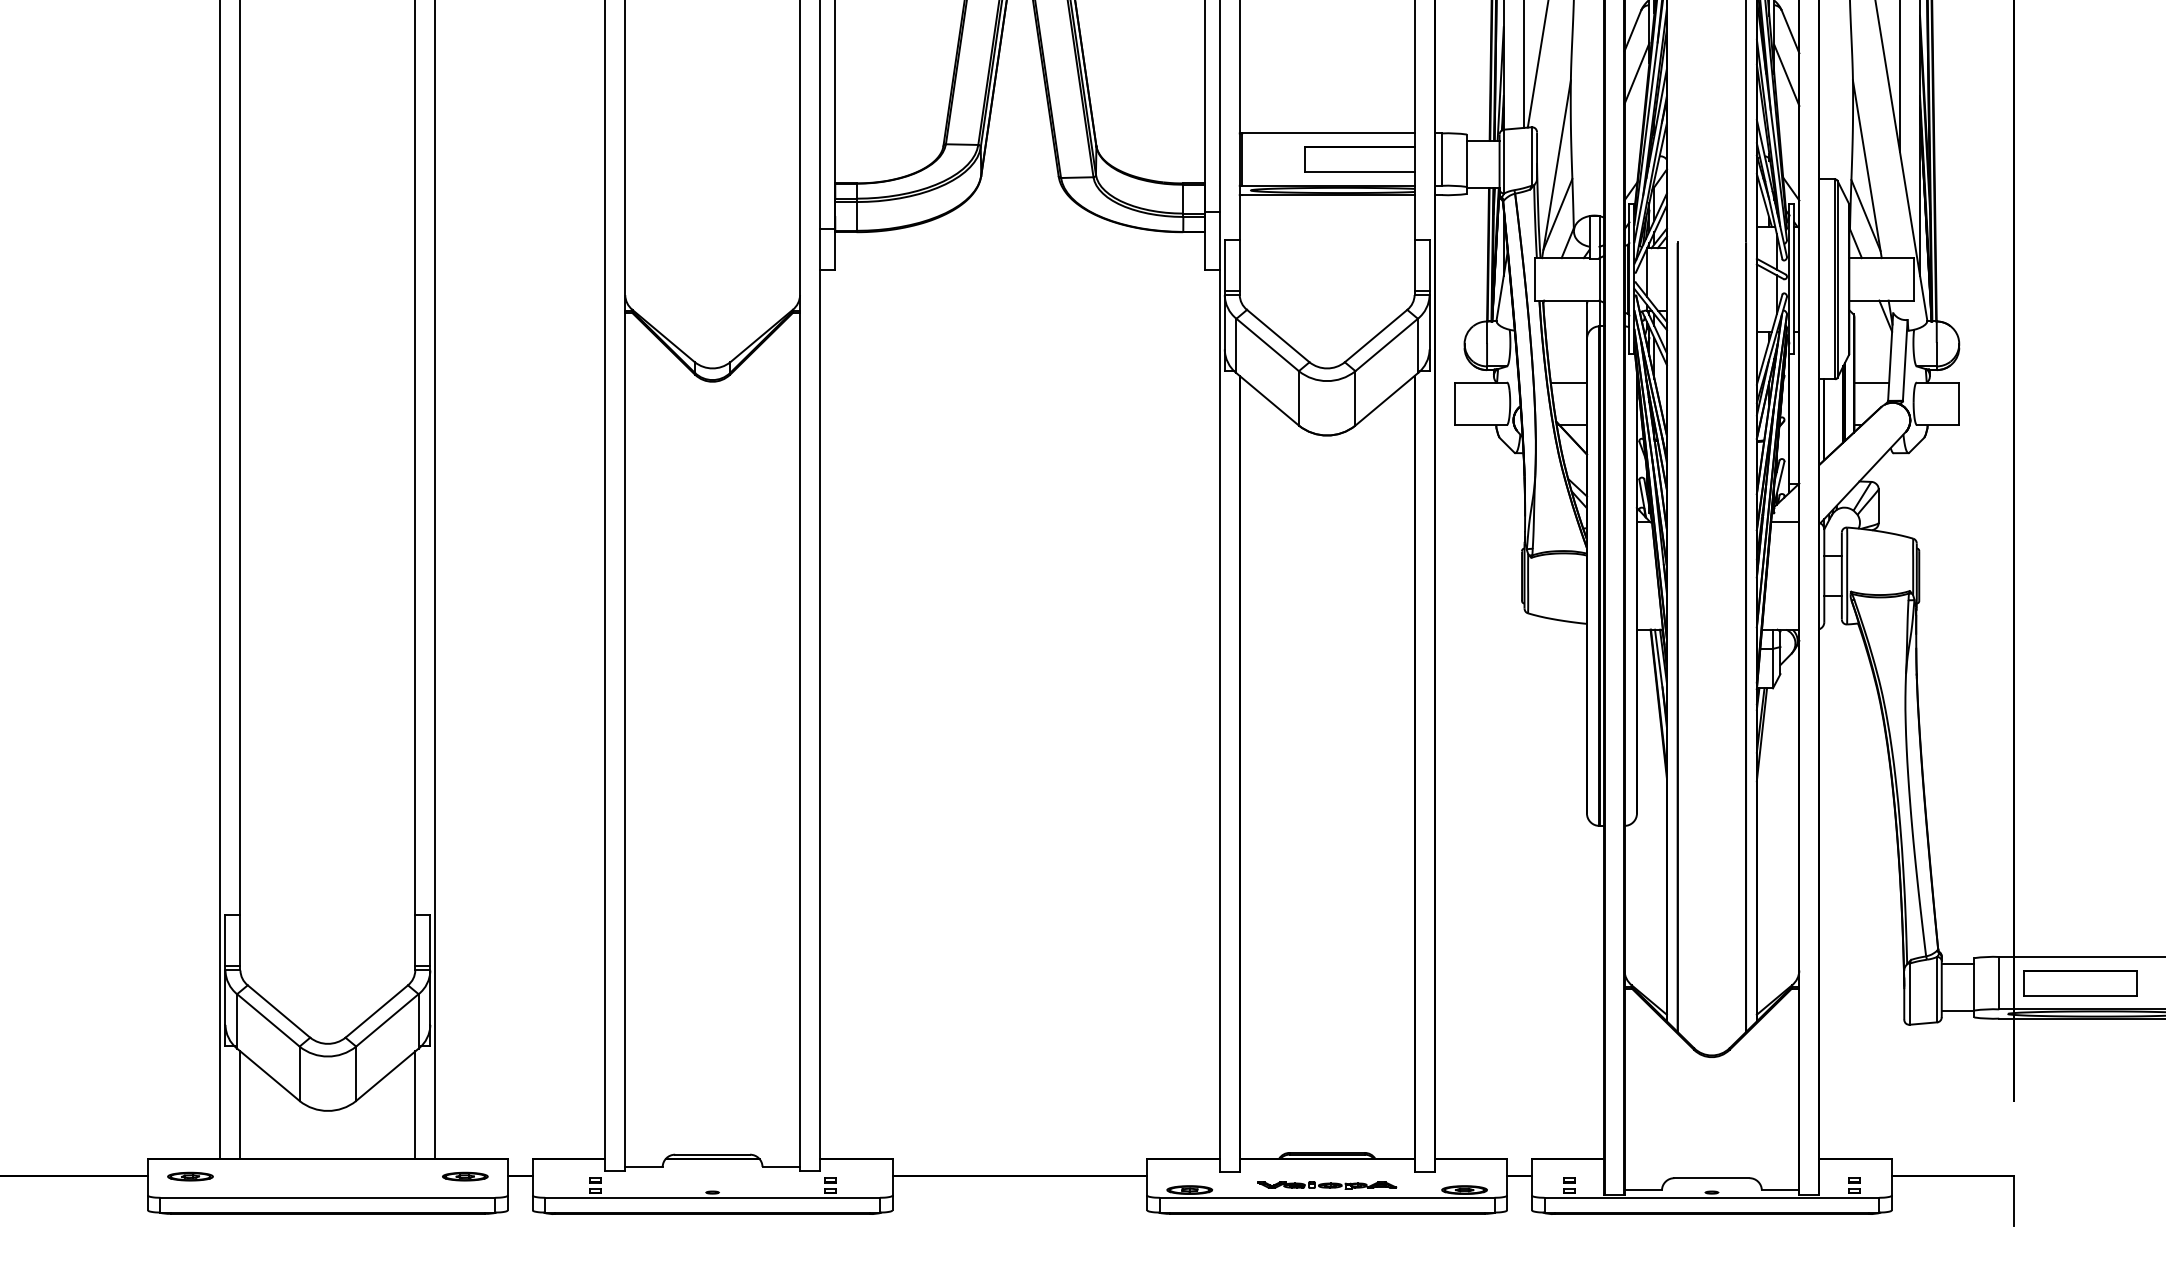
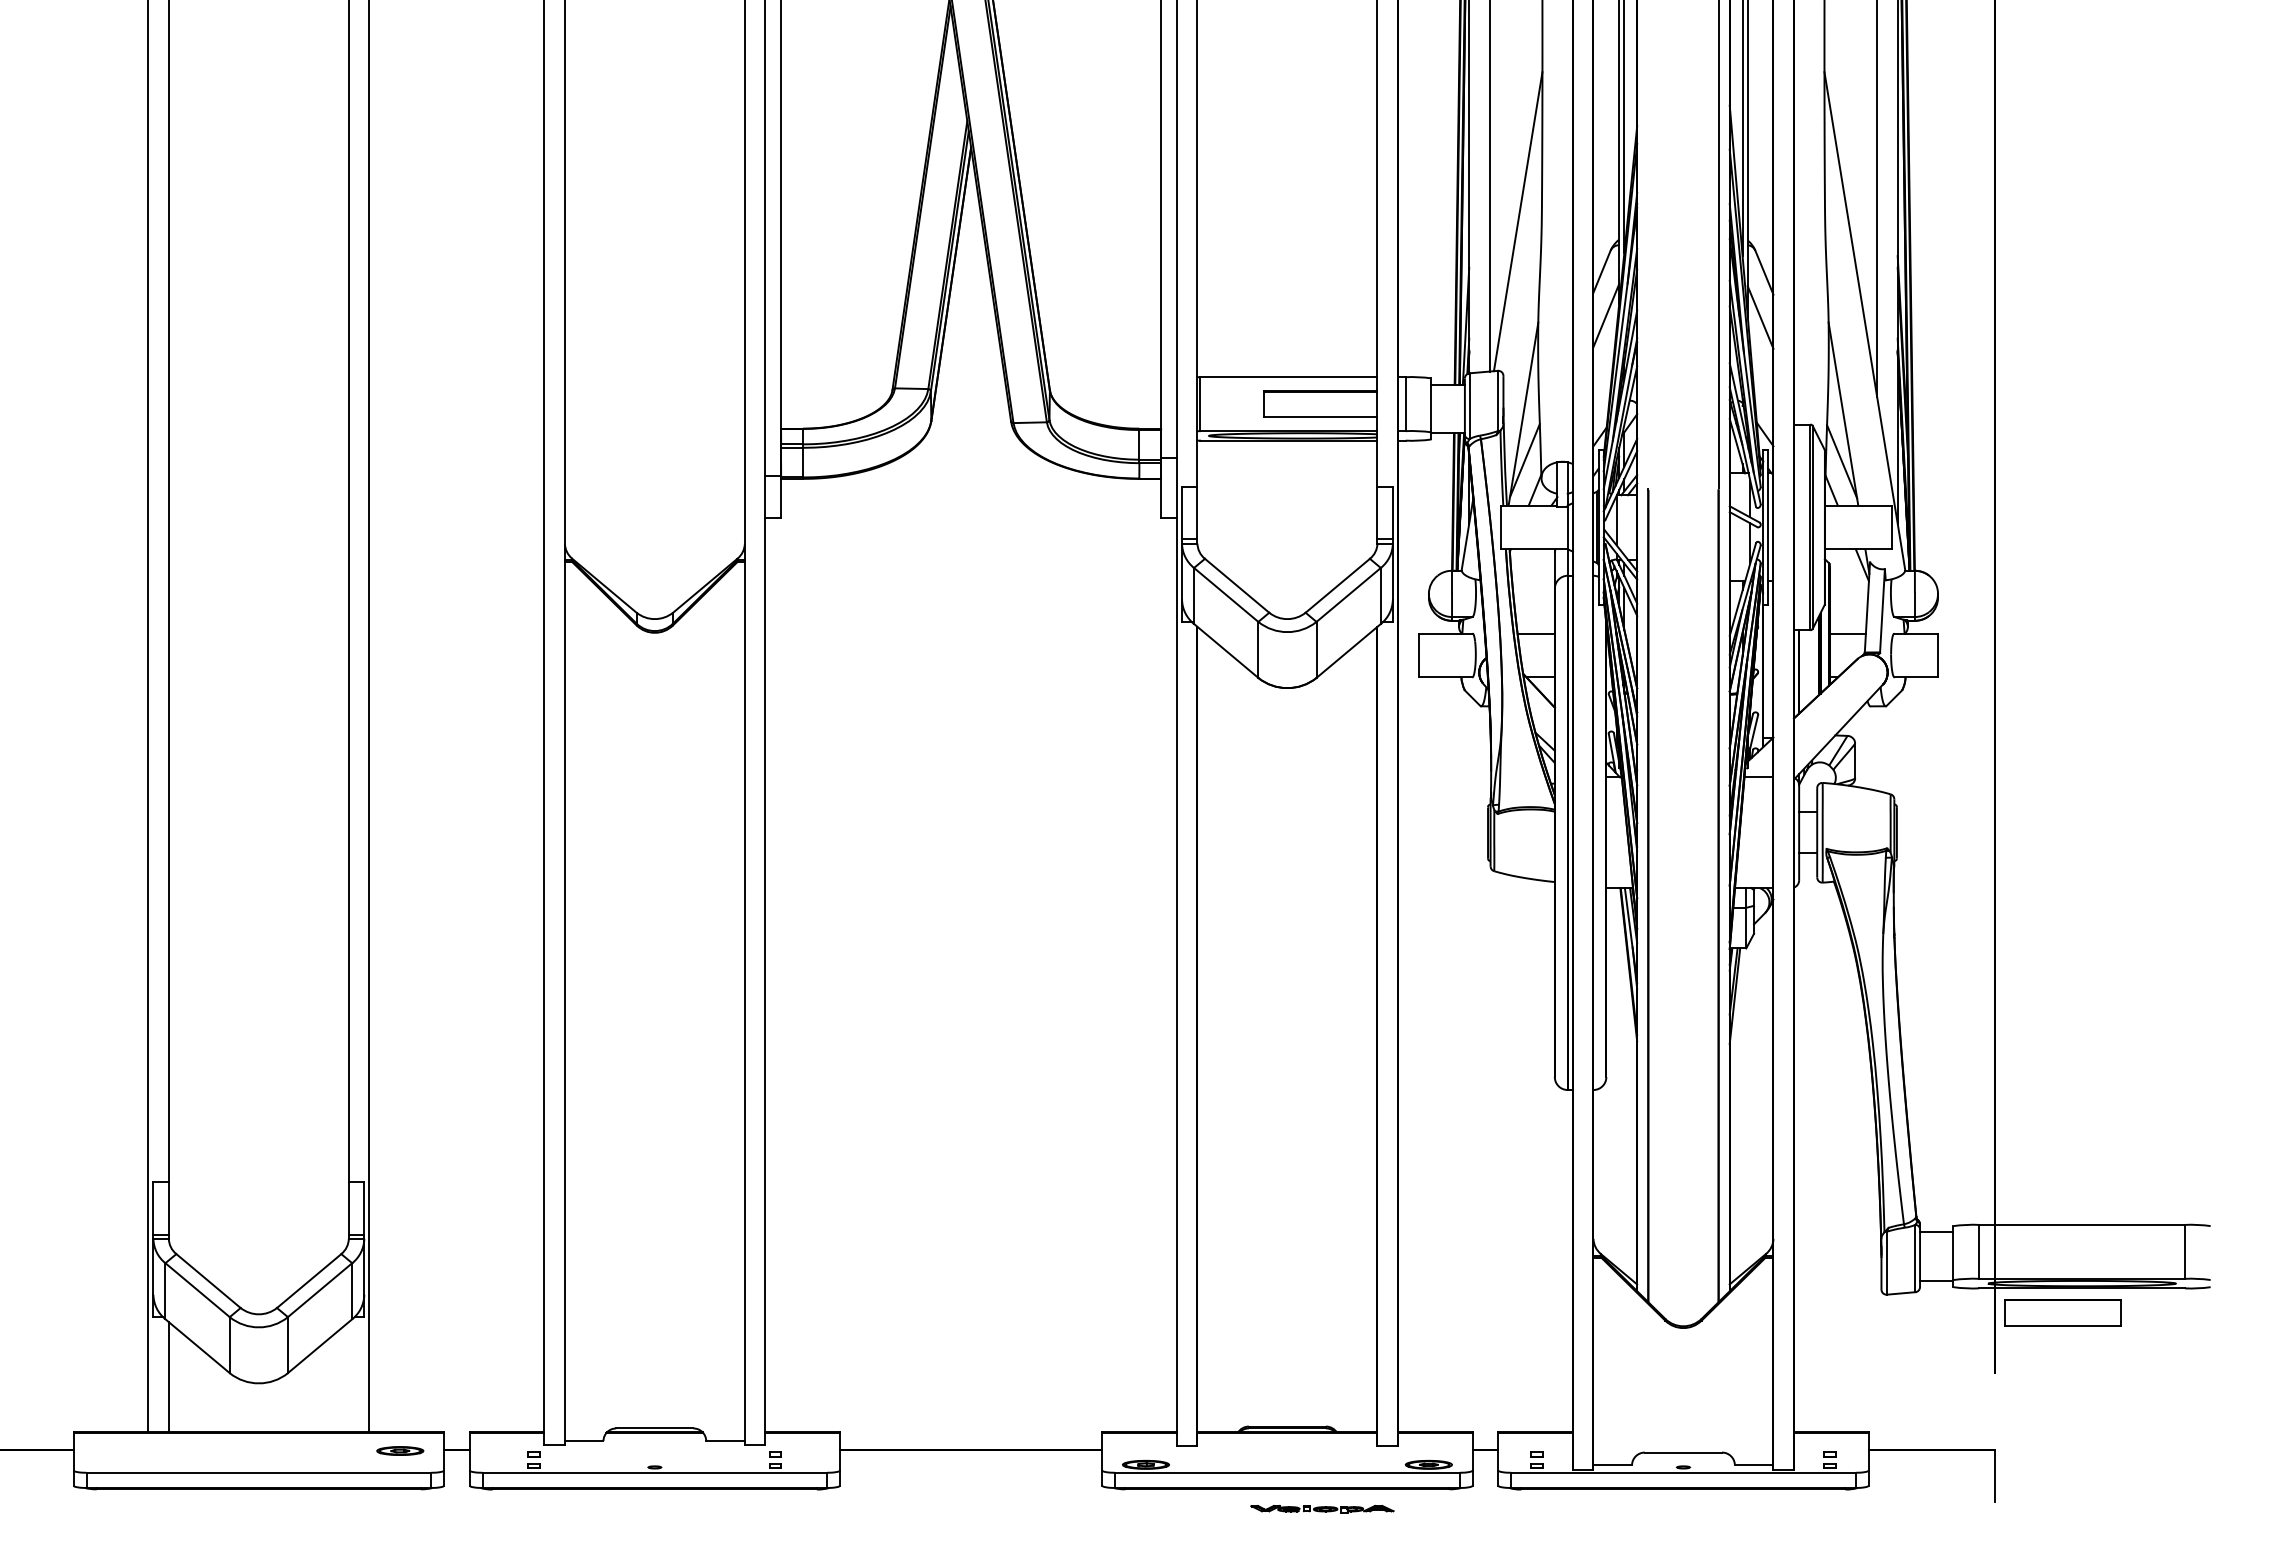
part: (2080, 982) -> (2062, 1312), moved
line: (414, 1105) -> (348, 1377), removed
part: (190, 1176) -> (117, 1450), removed
part: (1327, 1184) -> (1322, 1508), moved

